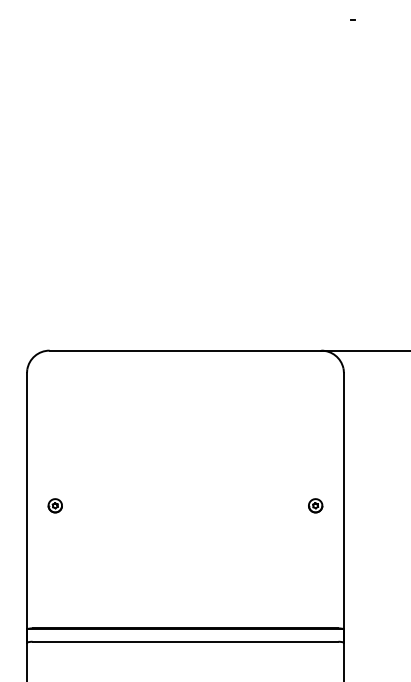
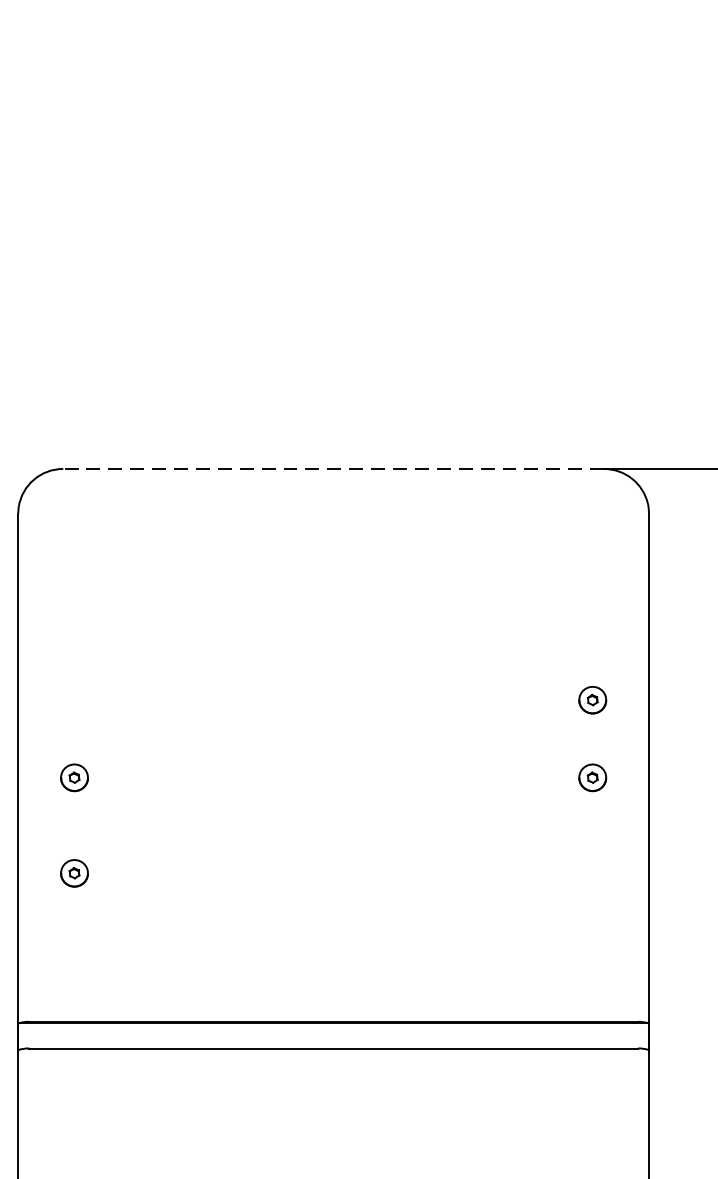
line: (185, 350) -> (333, 468), solid -> dashed
part: (315, 466) -> (592, 699), added
part: (54, 553) -> (72, 872), added

